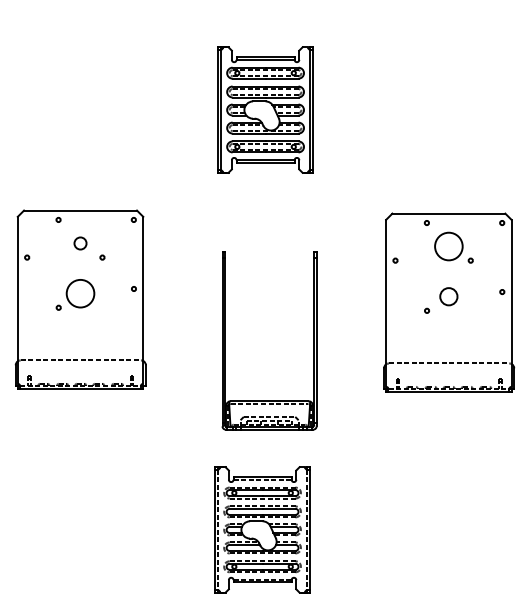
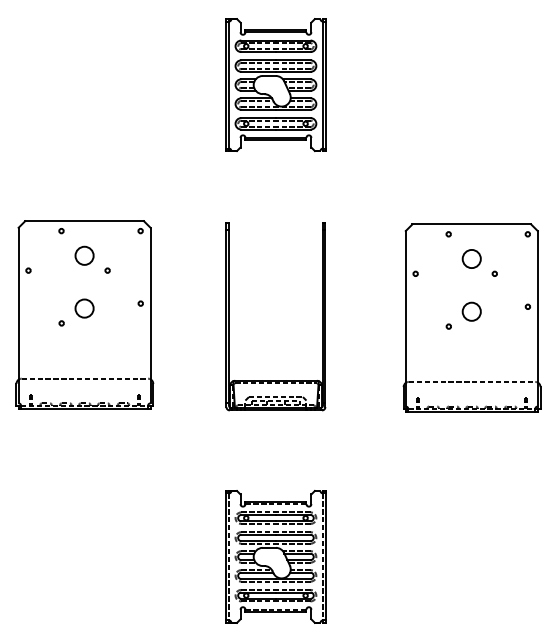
part: (265, 109) -> (275, 84), moved
circle: (80, 243) -> (84, 255), size x1.43
circle: (448, 246) -> (471, 258), size x0.62
circle: (80, 293) -> (84, 308), size x0.62
part: (225, 340) -> (229, 316), moved

